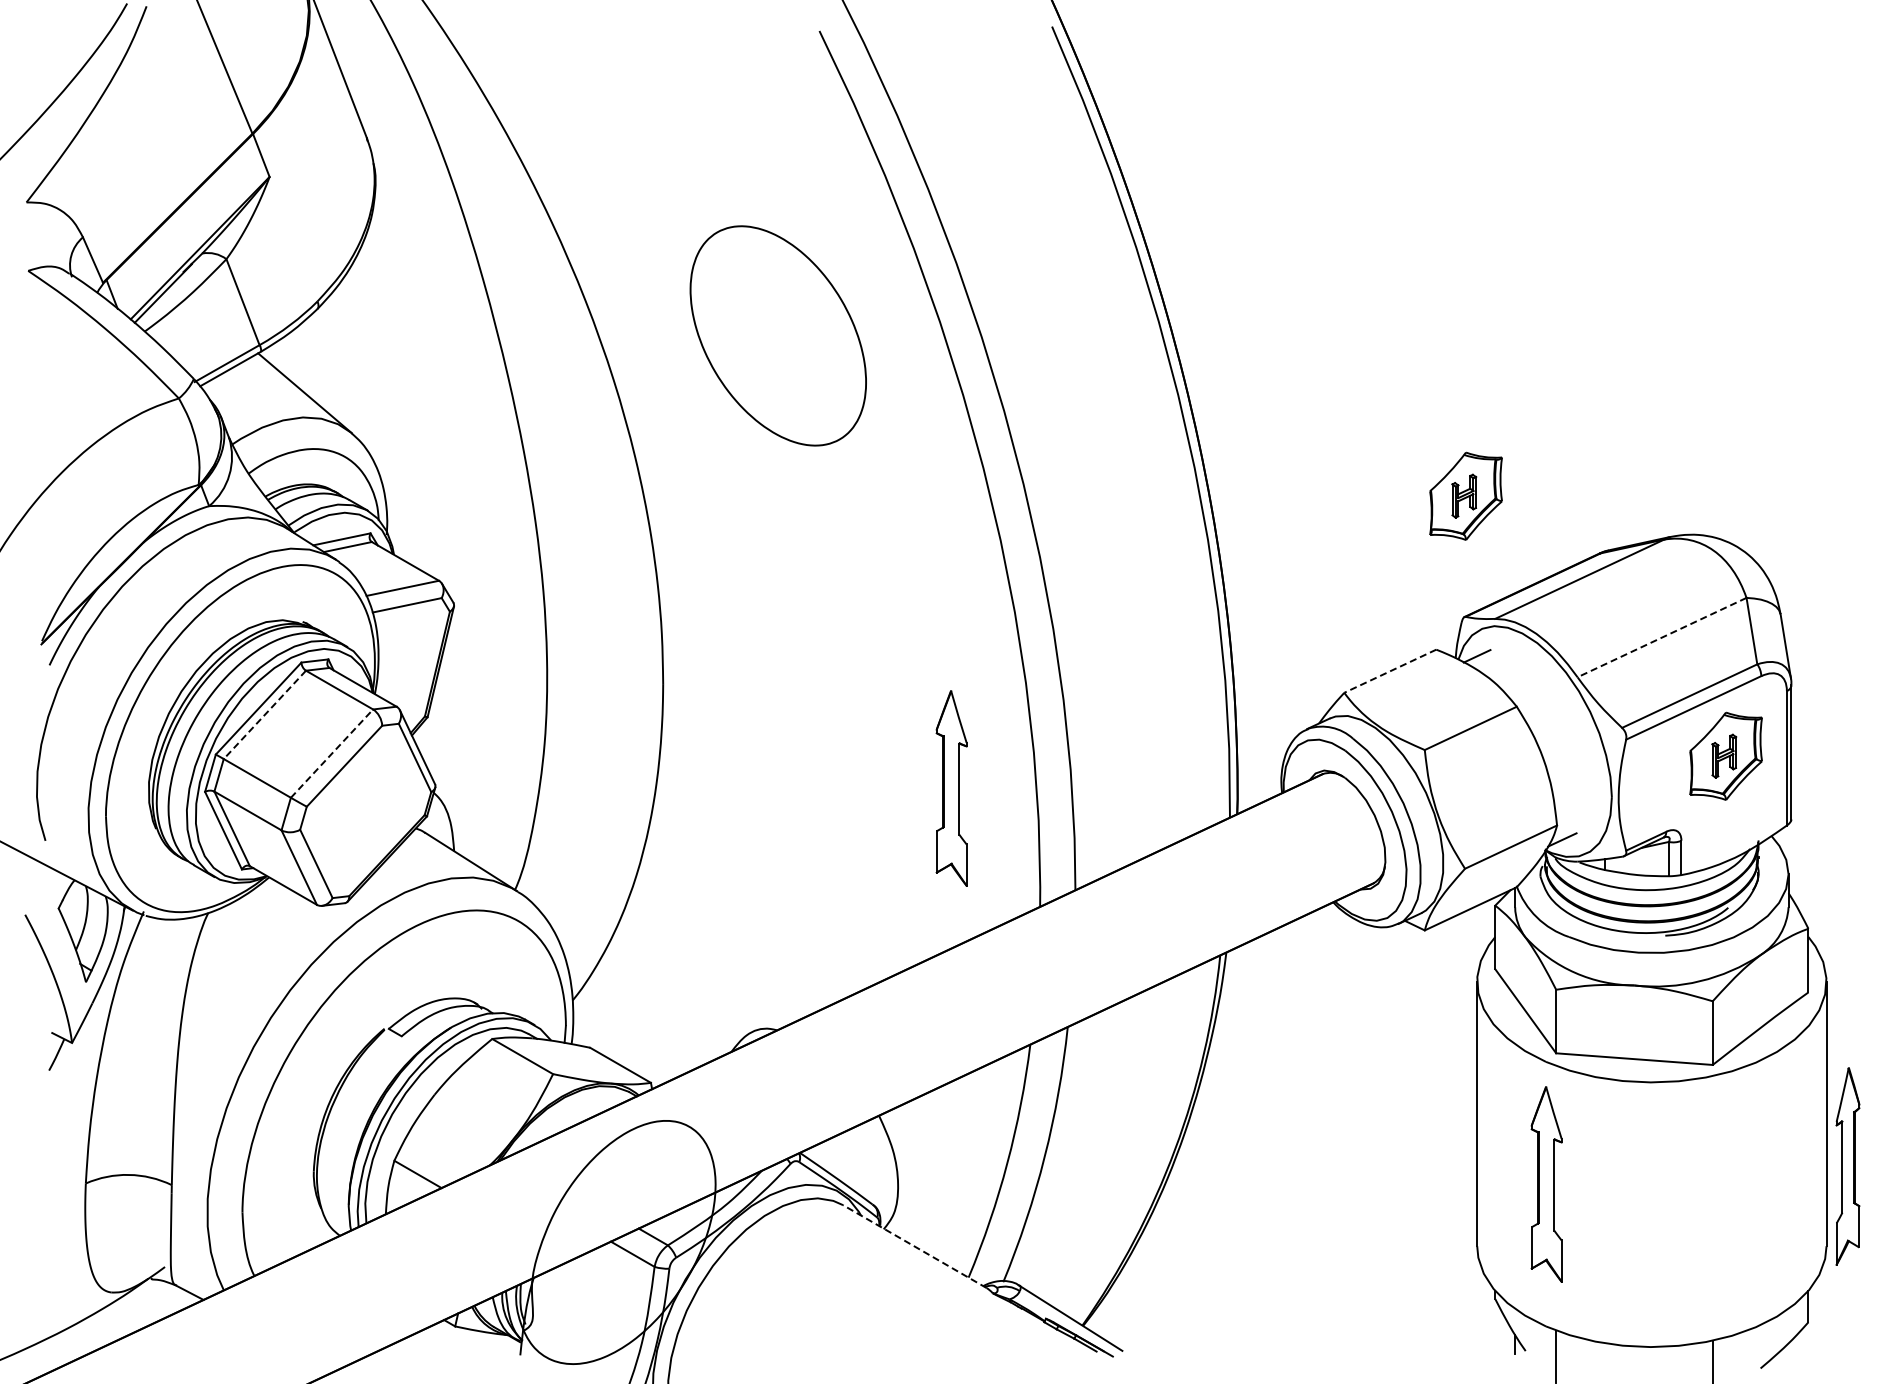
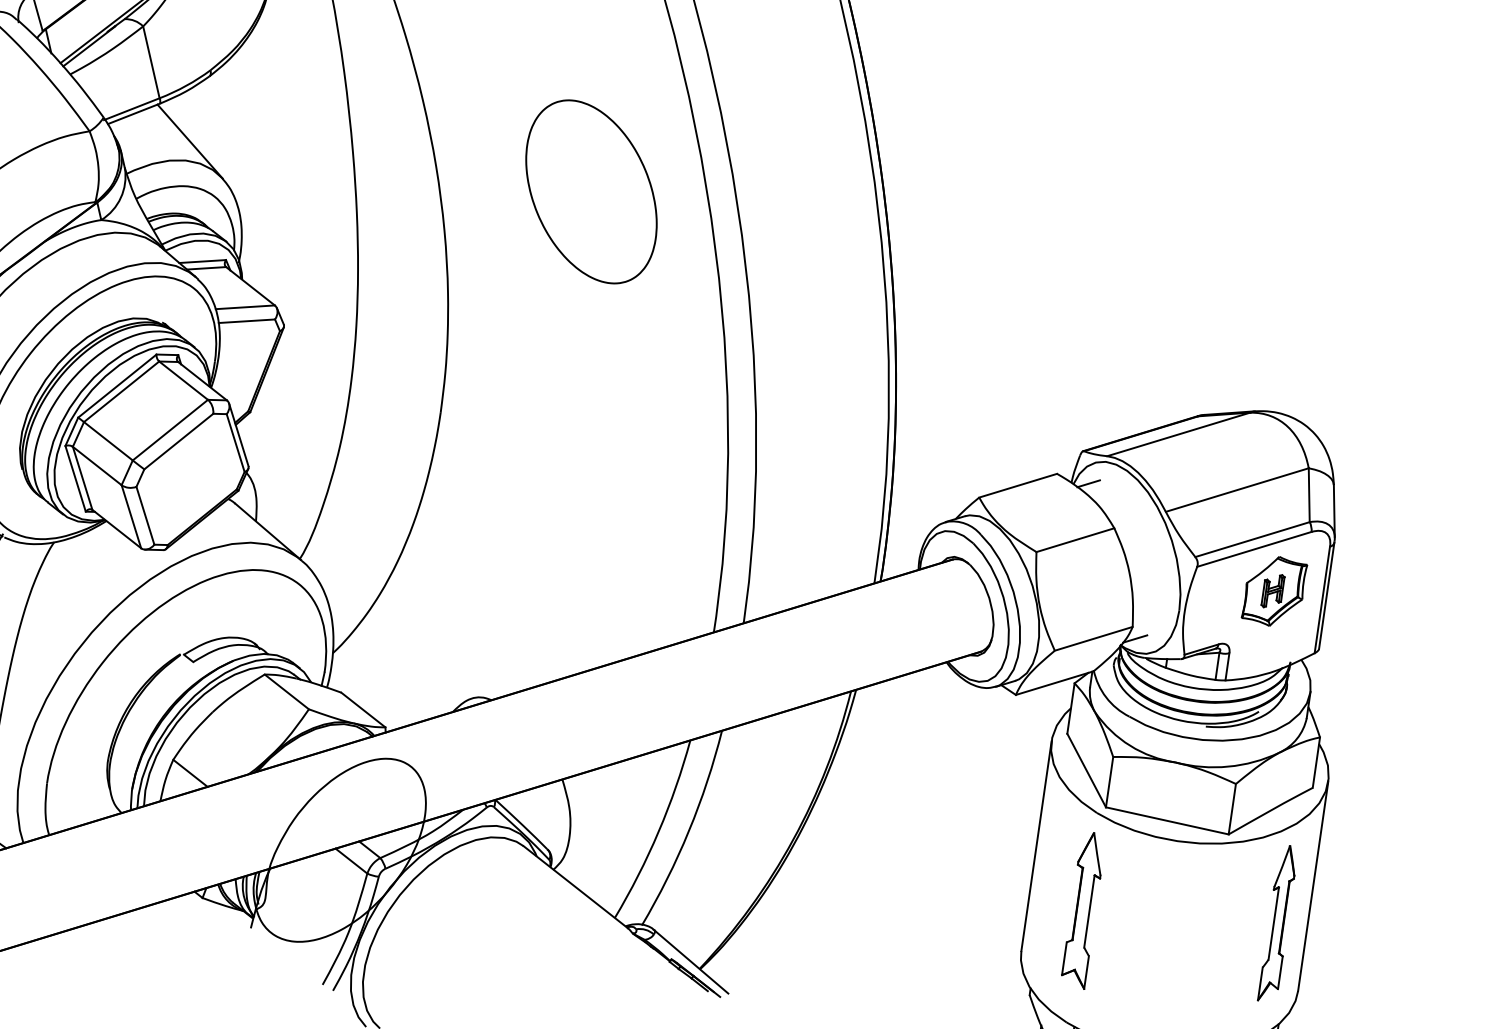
part: (777, 335) -> (590, 191), moved
part: (1465, 495) -> (1097, 355), removed
line: (1661, 637) -> (1236, 489), dashed -> solid
line: (1390, 671) -> (1018, 485), dashed -> solid
line: (264, 715) -> (121, 392), dashed -> solid
line: (332, 753) -> (170, 430), dashed -> solid
part: (951, 788) -> (657, 528), removed
part: (1847, 1166) -> (1277, 923), moved
line: (914, 1246) -> (575, 887), dashed -> solid

